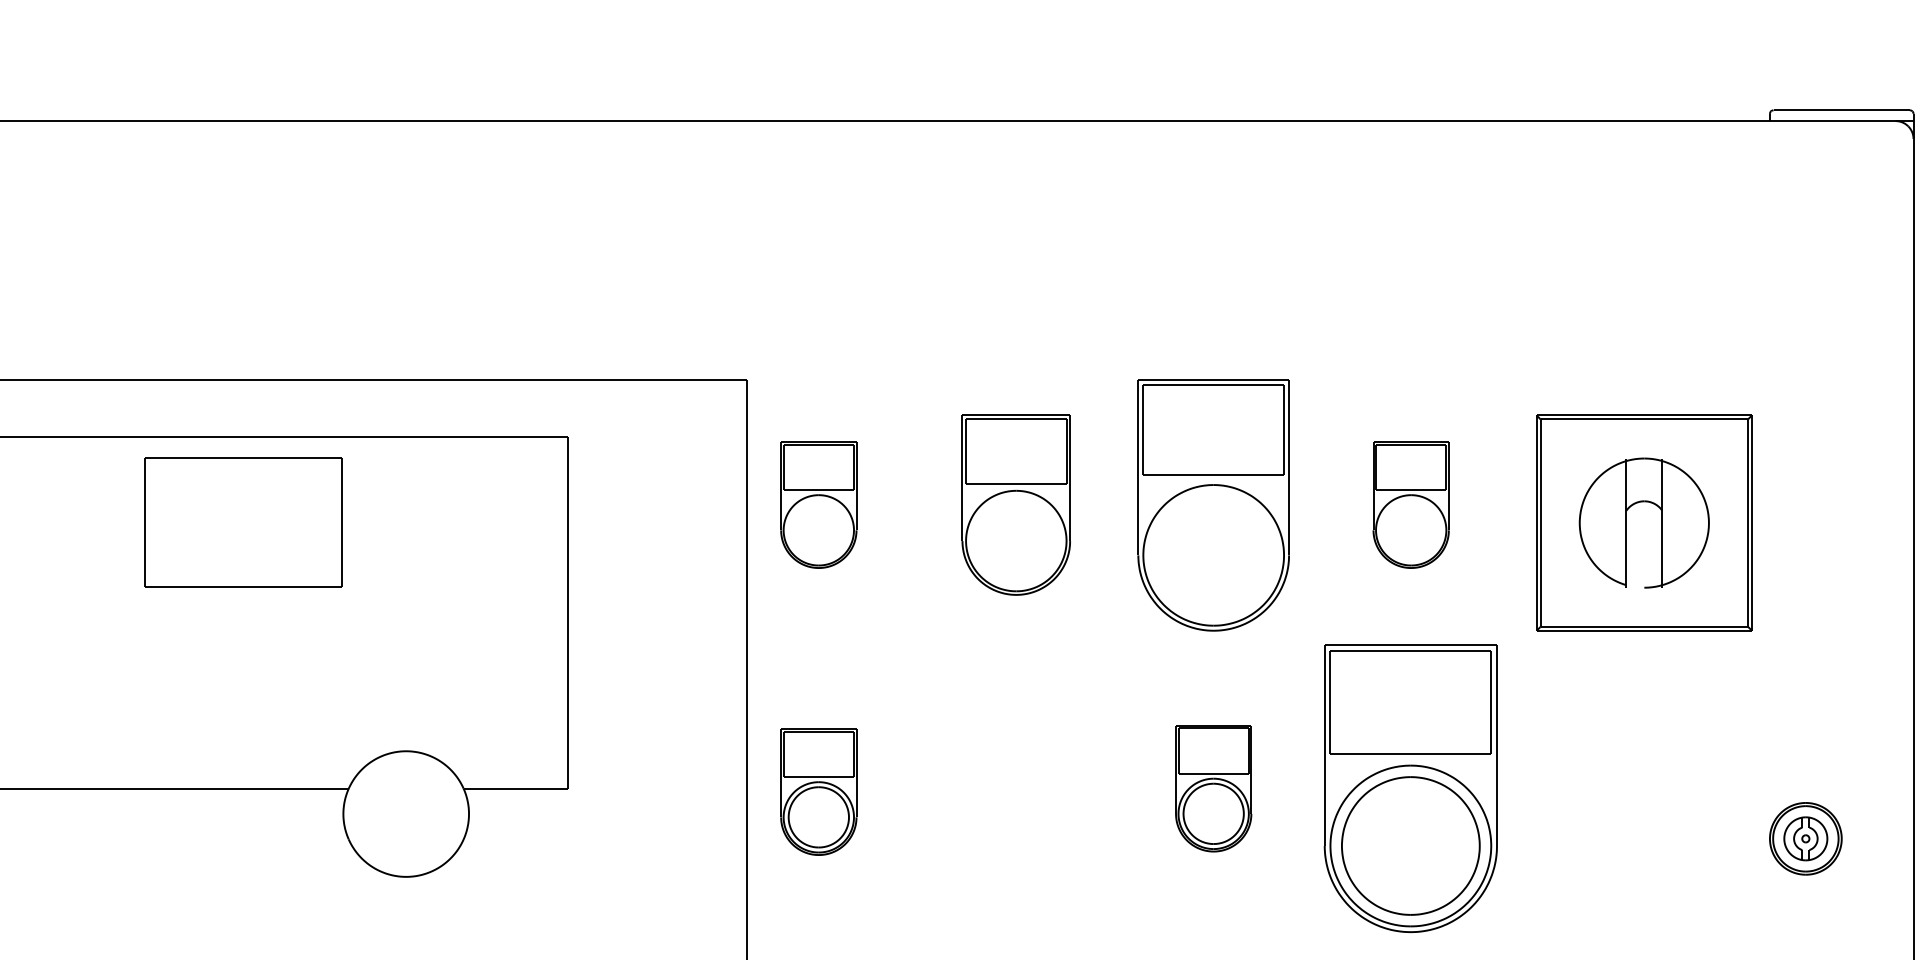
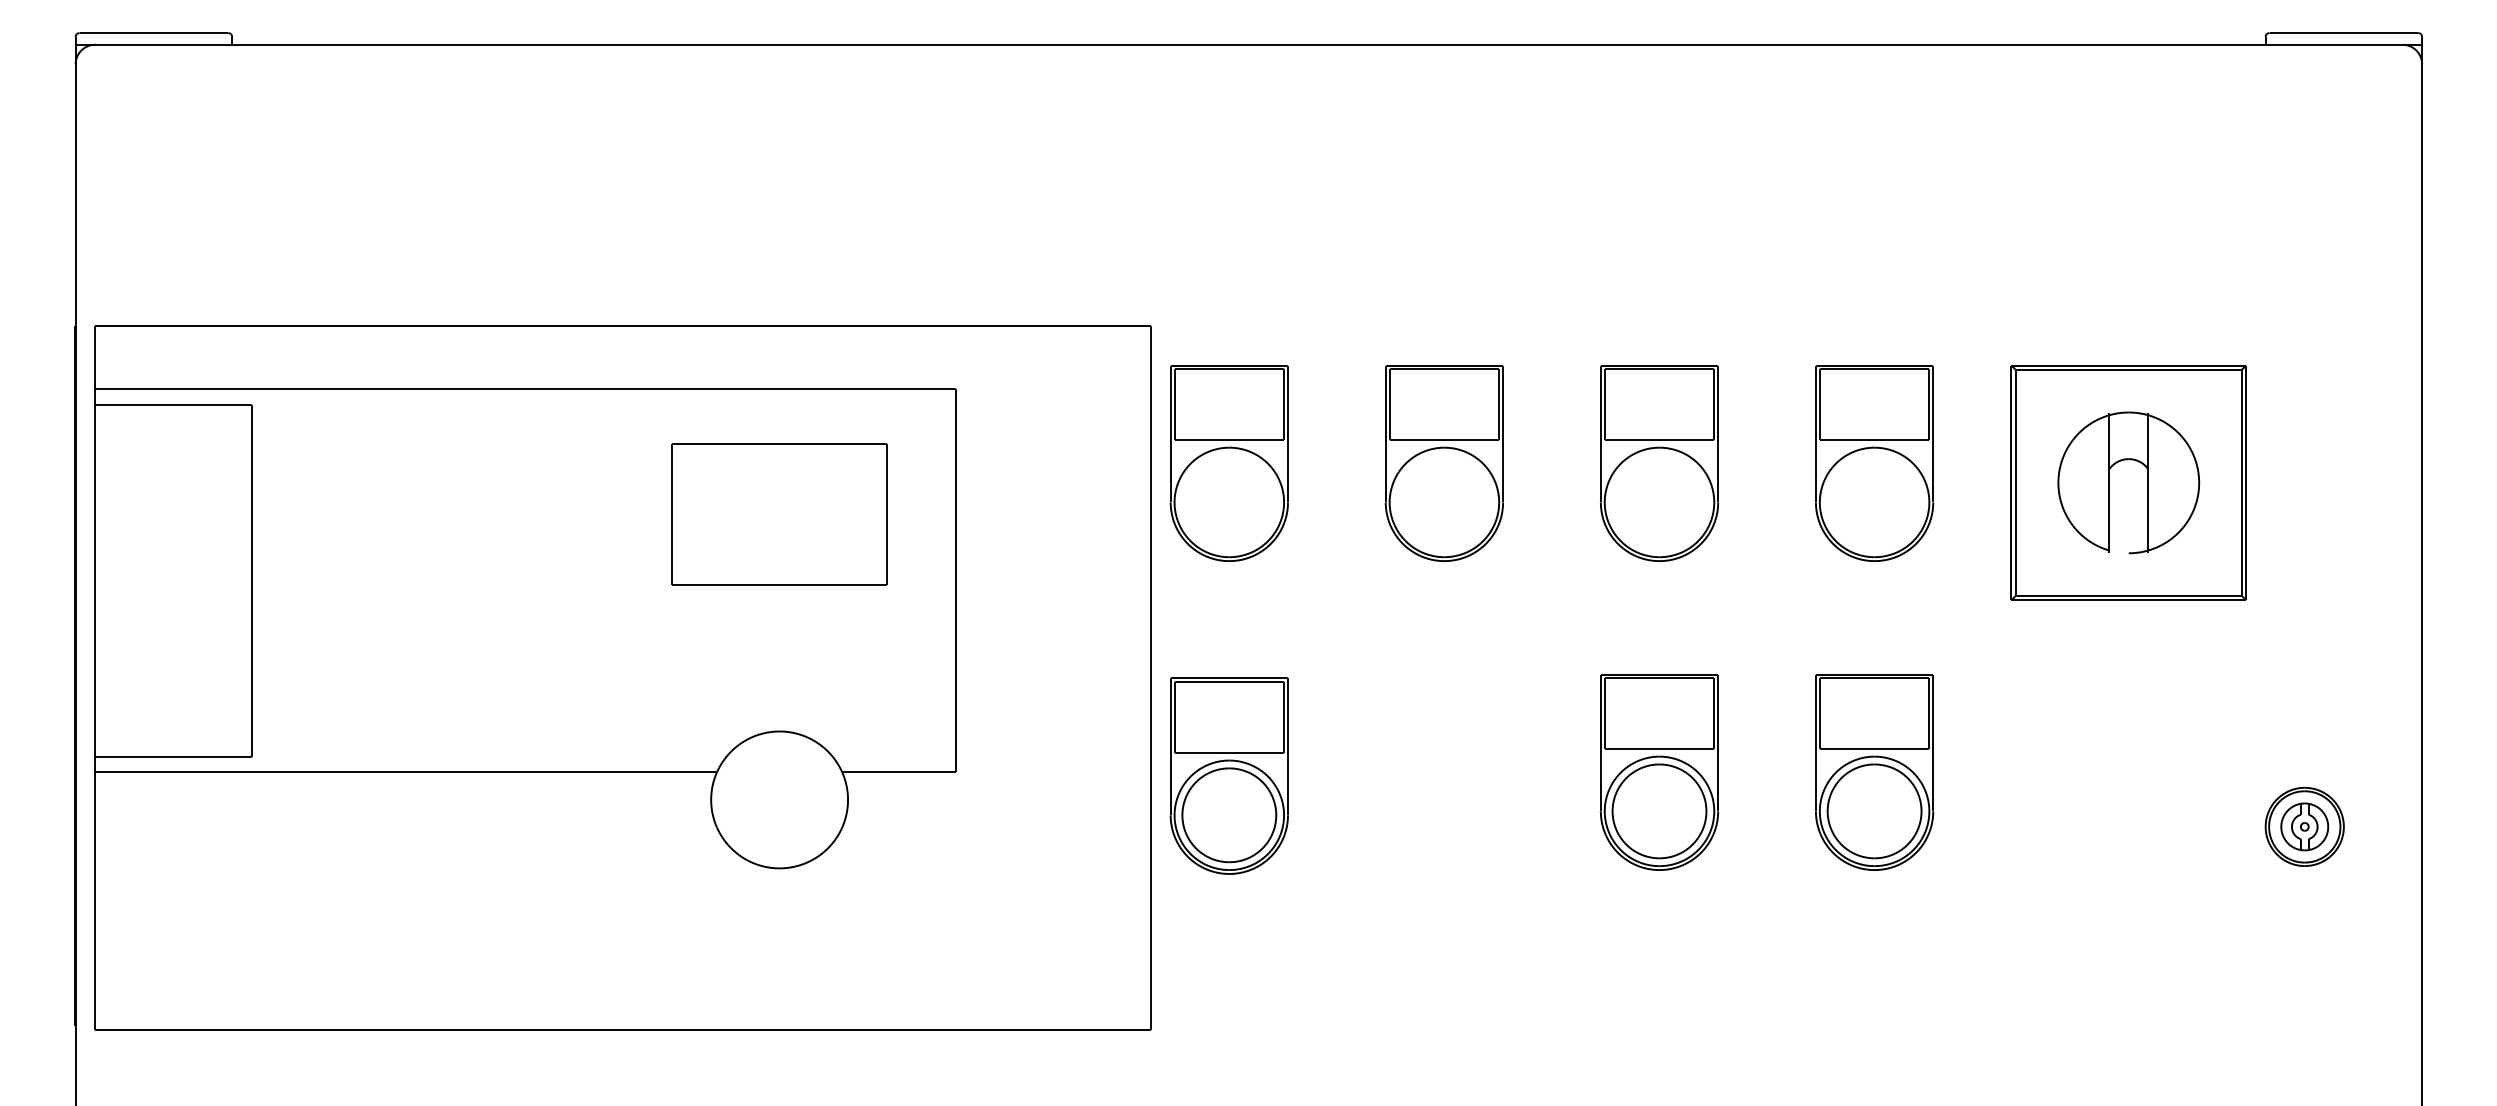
part: (818, 505) -> (1228, 463), size x1.43
part: (1213, 505) -> (1659, 463), size x0.71
part: (1410, 505) -> (1874, 463), size x1.43
part: (243, 522) -> (779, 514), moved
part: (1213, 788) -> (1659, 772), size x1.43
part: (1410, 788) -> (1874, 772), size x0.62
part: (818, 791) -> (1228, 775), size x1.43

